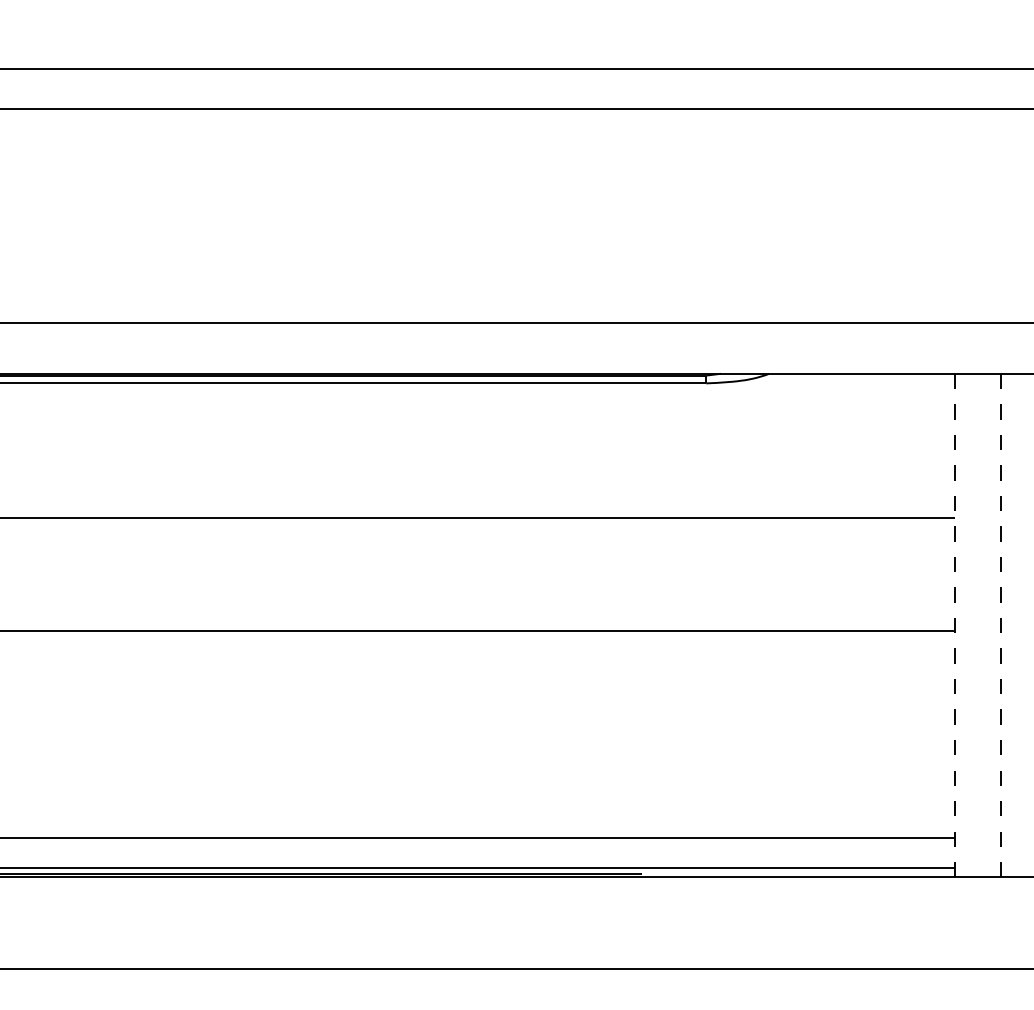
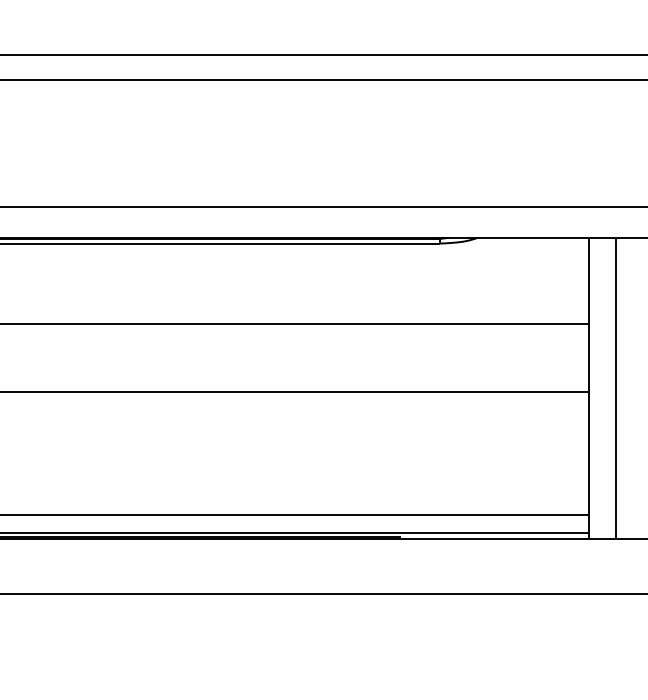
line: (954, 625) -> (588, 388), dashed -> solid
line: (999, 625) -> (615, 388), dashed -> solid

